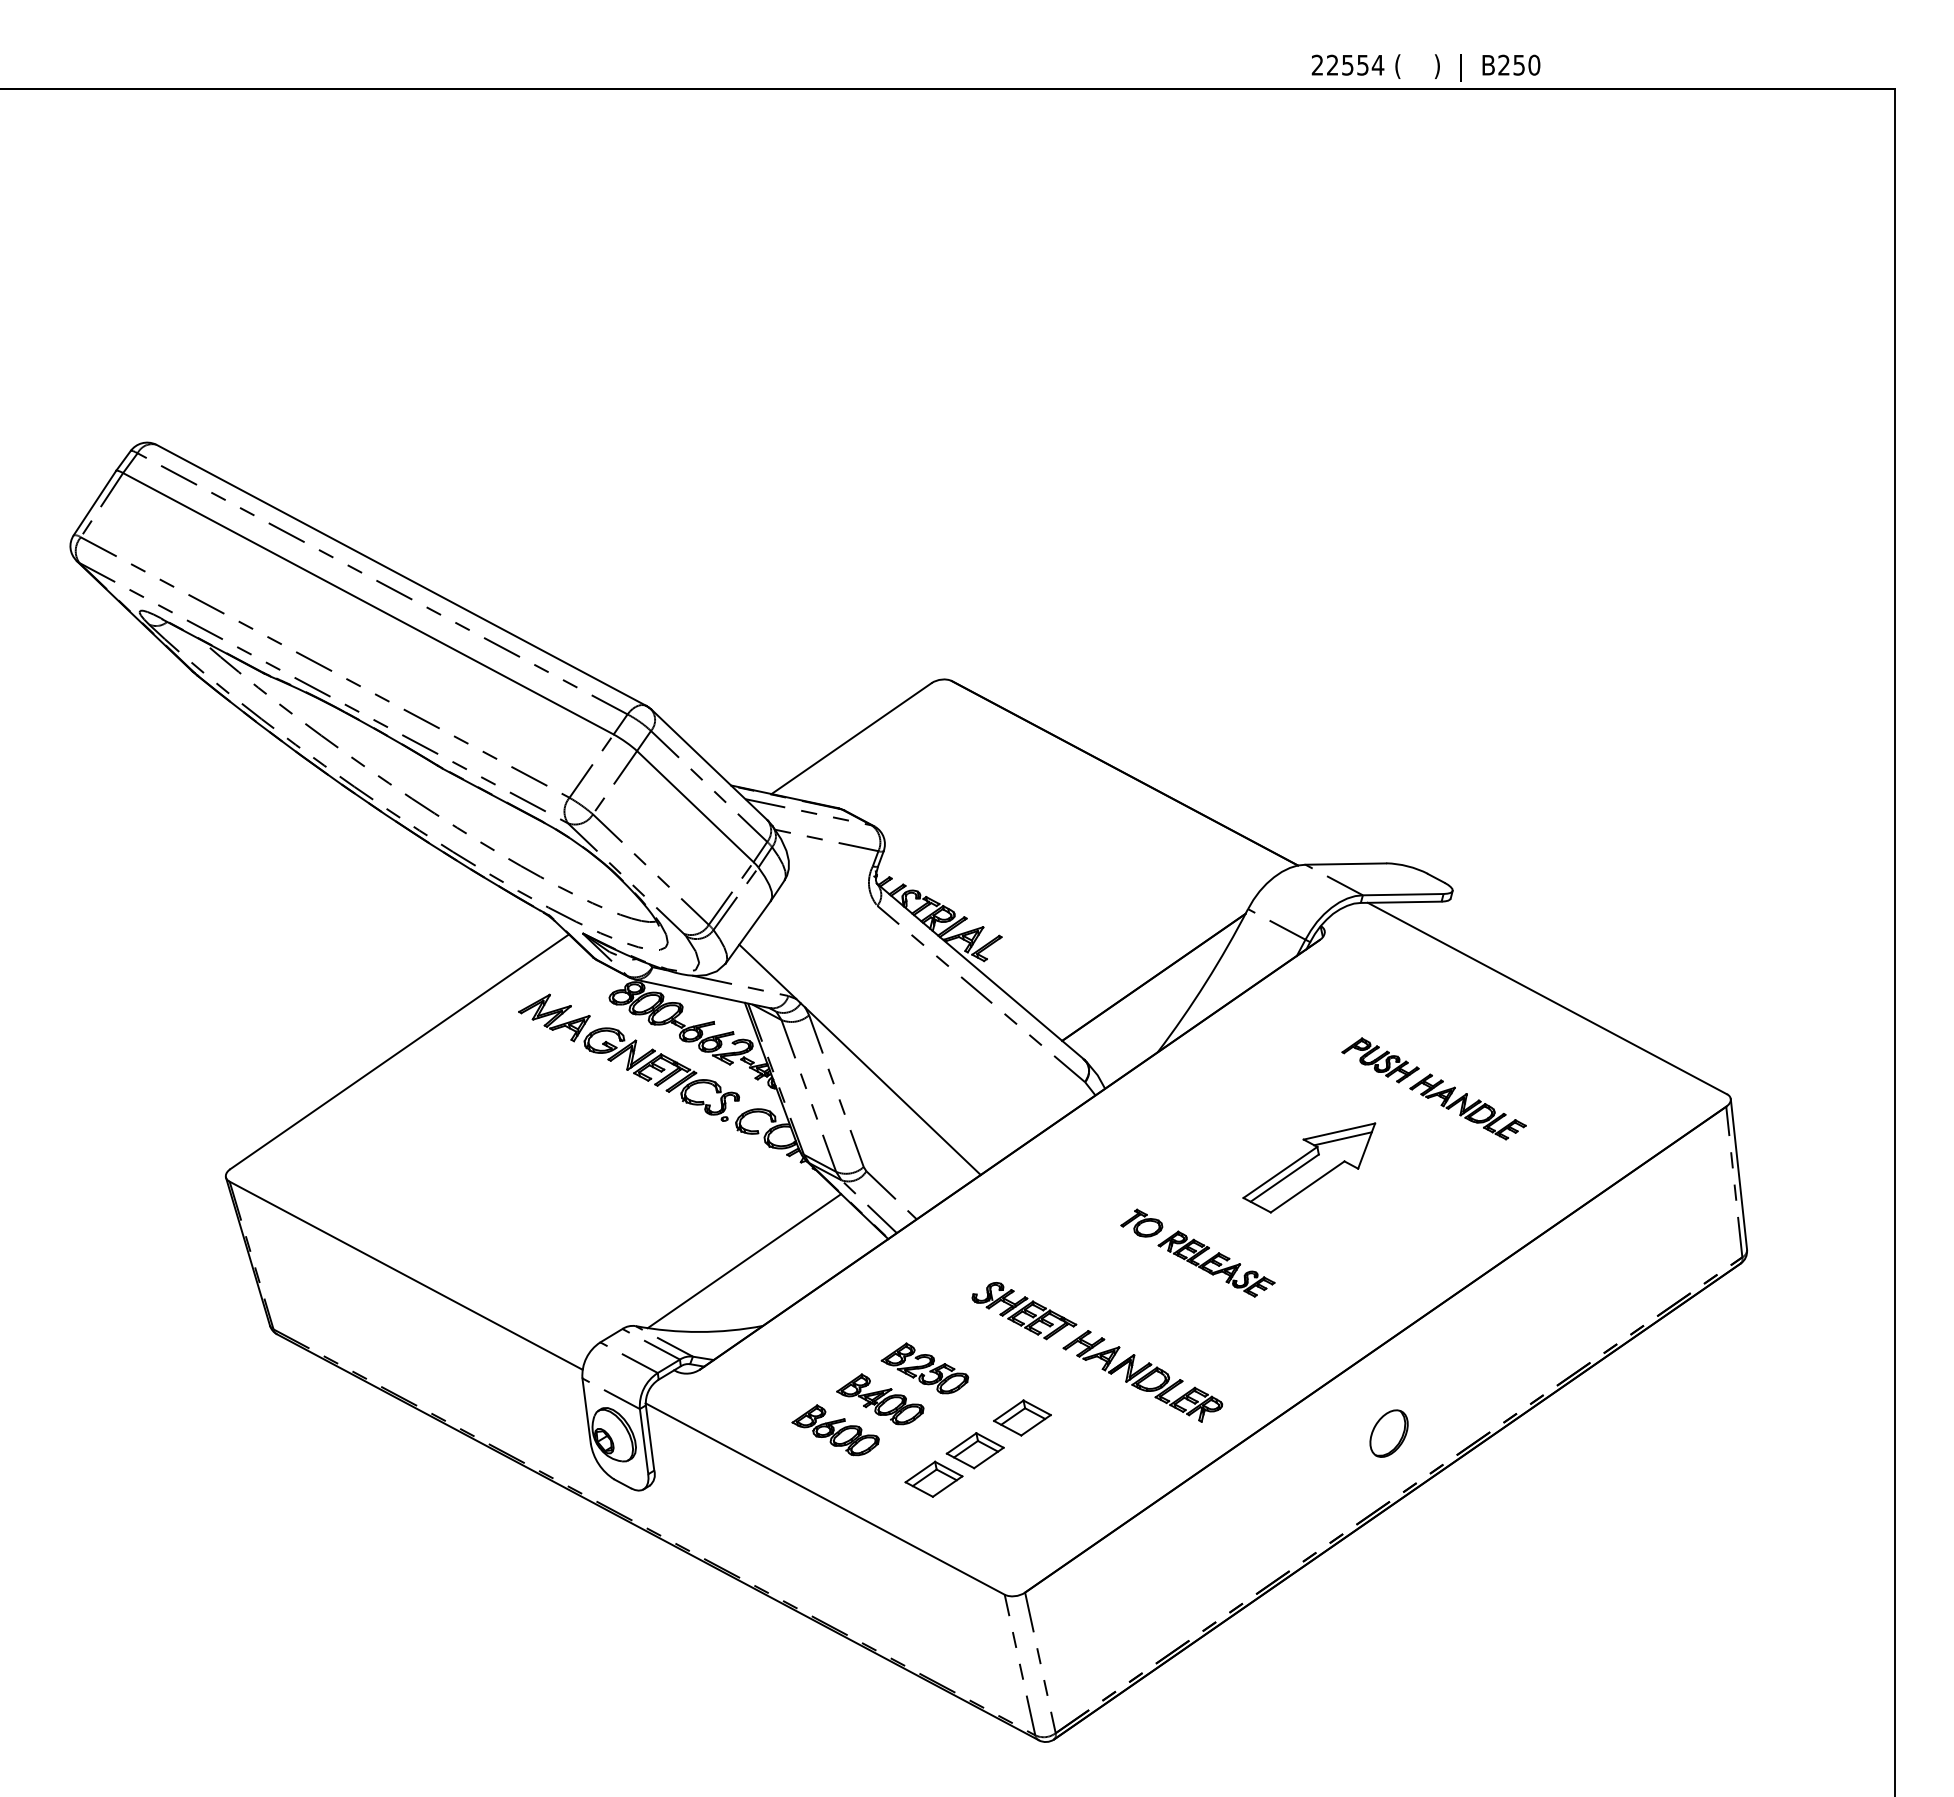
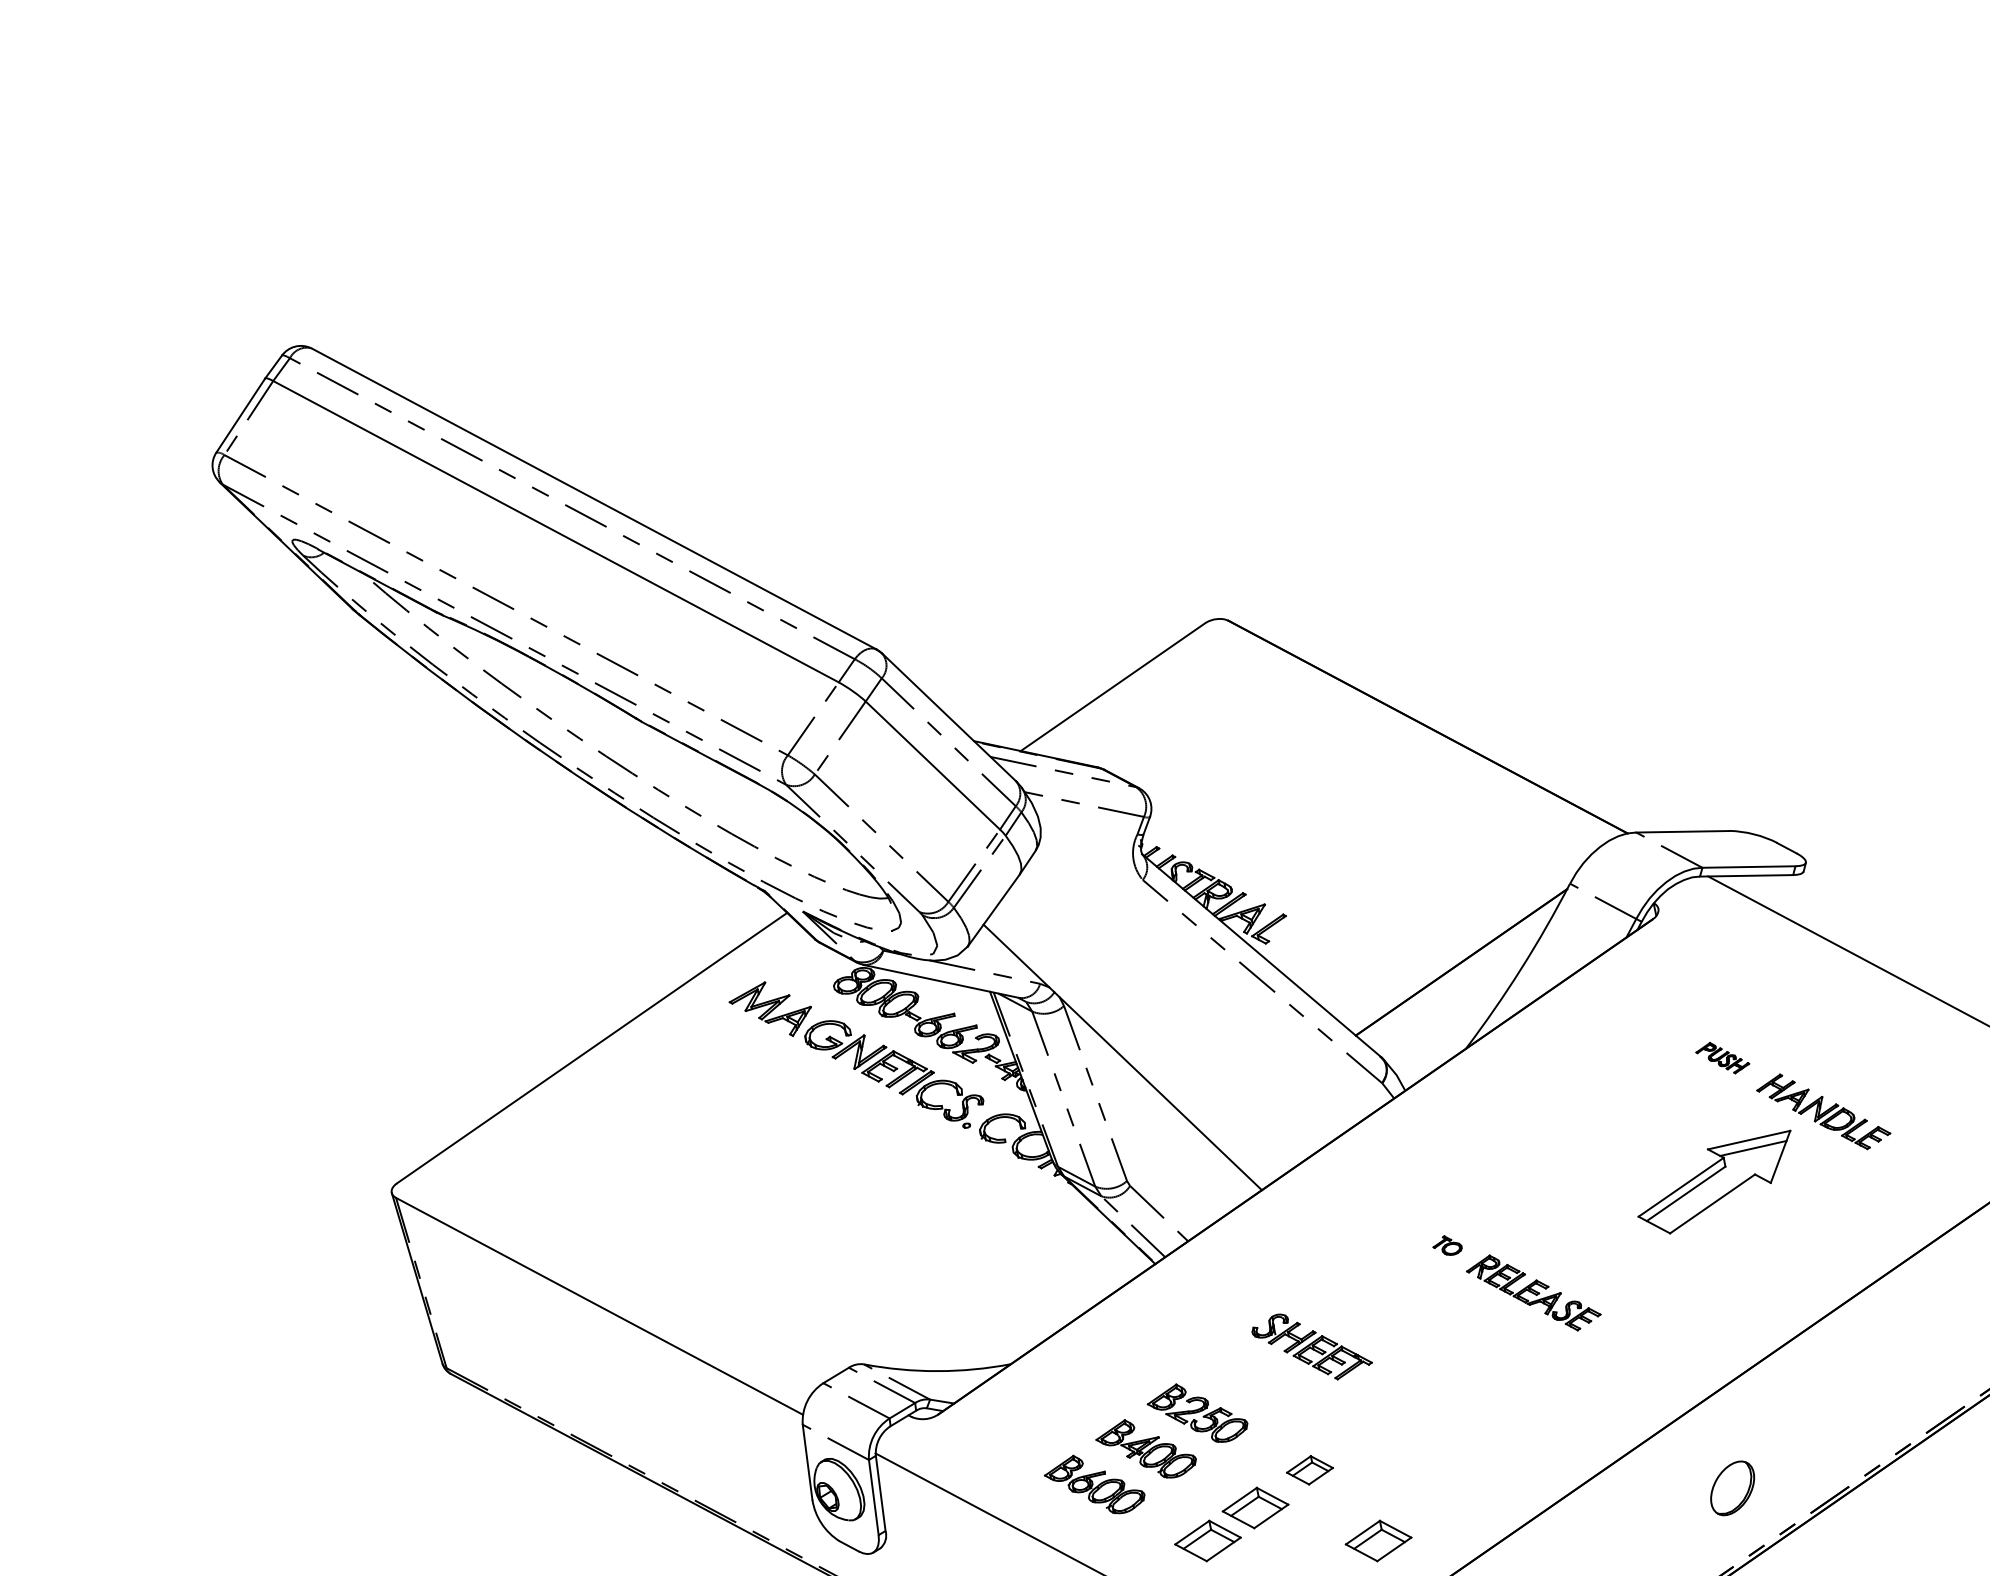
part: (1380, 1060) -> (1722, 1058), size x0.6
part: (1309, 1167) -> (1714, 1181), moved
part: (1141, 1222) -> (1447, 1244), size x0.6
line: (744, 1261) -> (989, 1289), removed
part: (1142, 1376) -> (1448, 1422), removed
part: (1022, 1417) -> (1310, 1469), size x0.7
part: (1081, 1478) -> (1378, 1540), added

